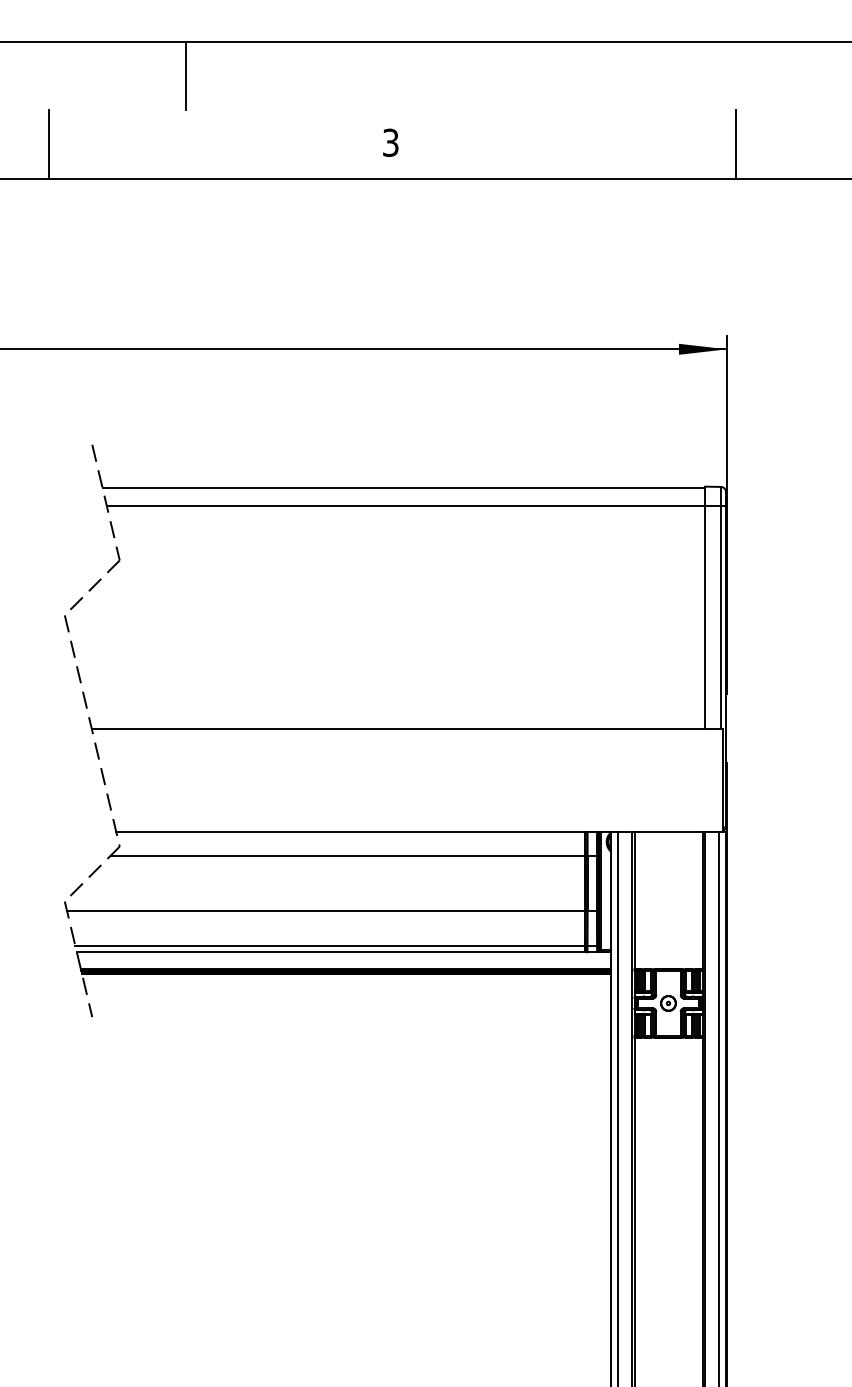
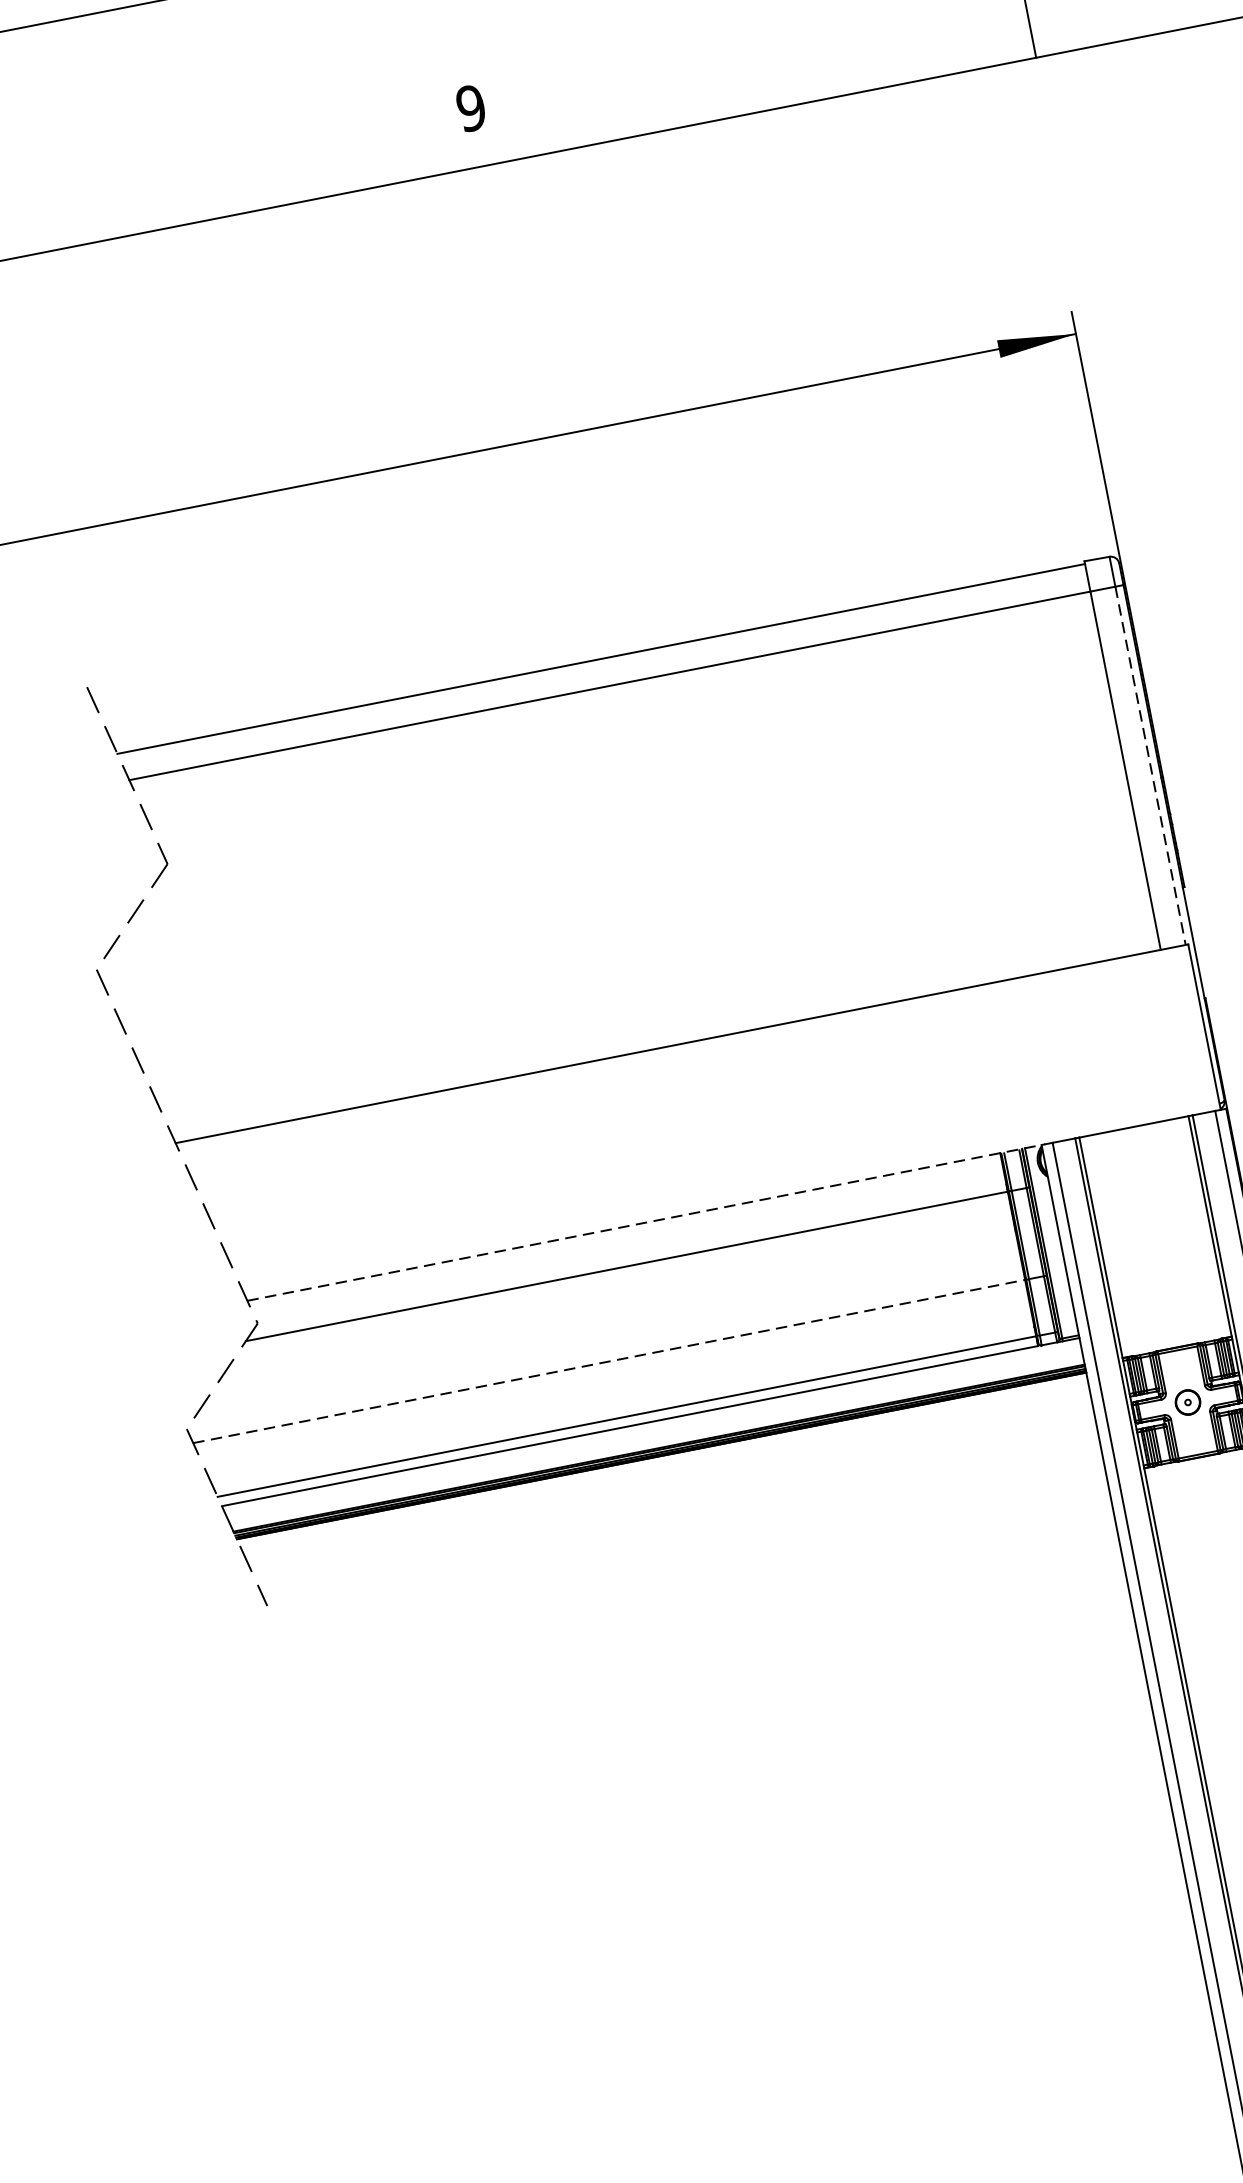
line: (186, 75) -> (122, 64), removed
text: (390, 142) -> (470, 107), 3 -> 9
line: (720, 617) -> (1149, 766), solid -> dashed
line: (364, 831) -> (645, 1222), solid -> dashed
line: (326, 910) -> (609, 1360), solid -> dashed

